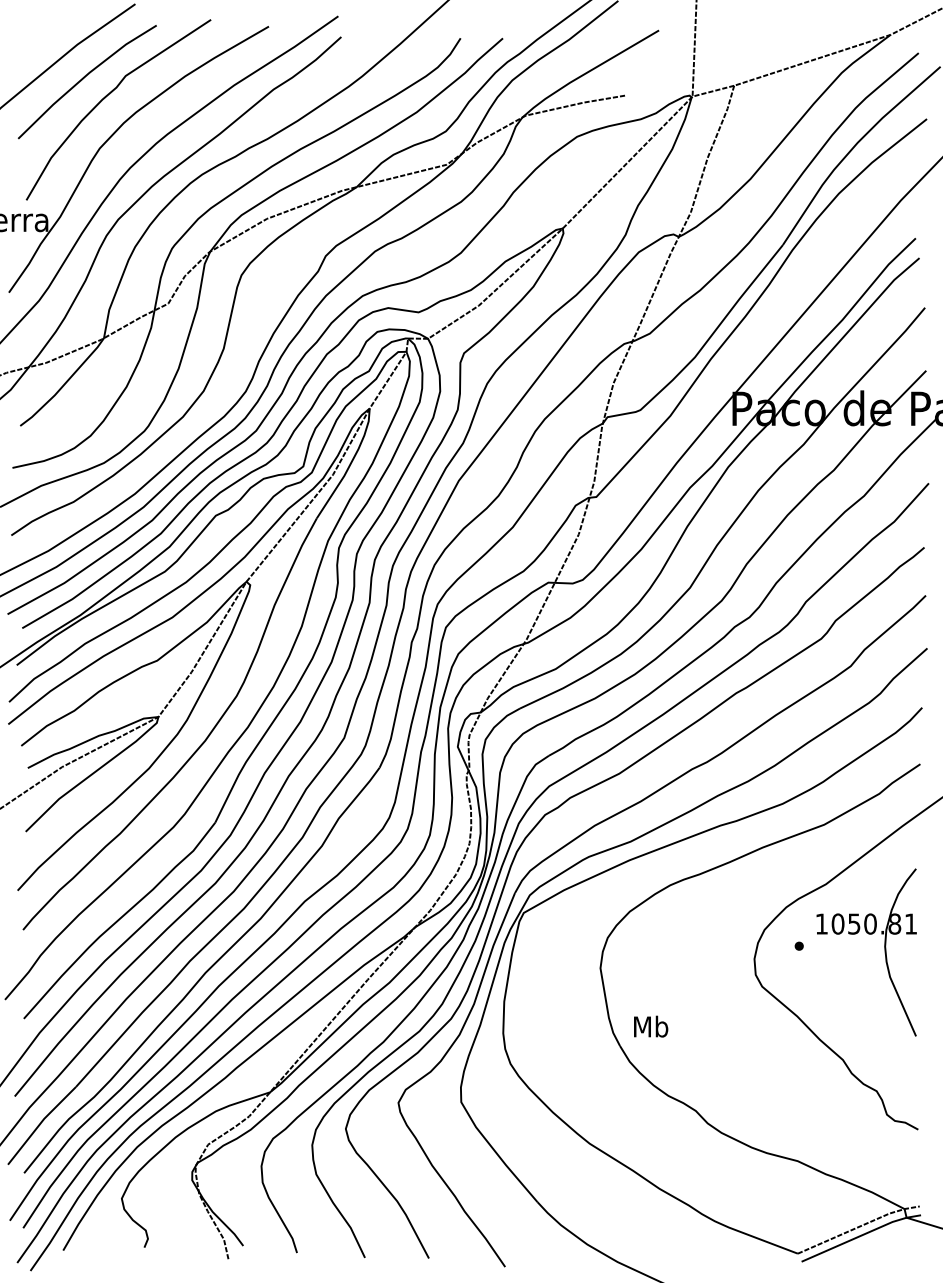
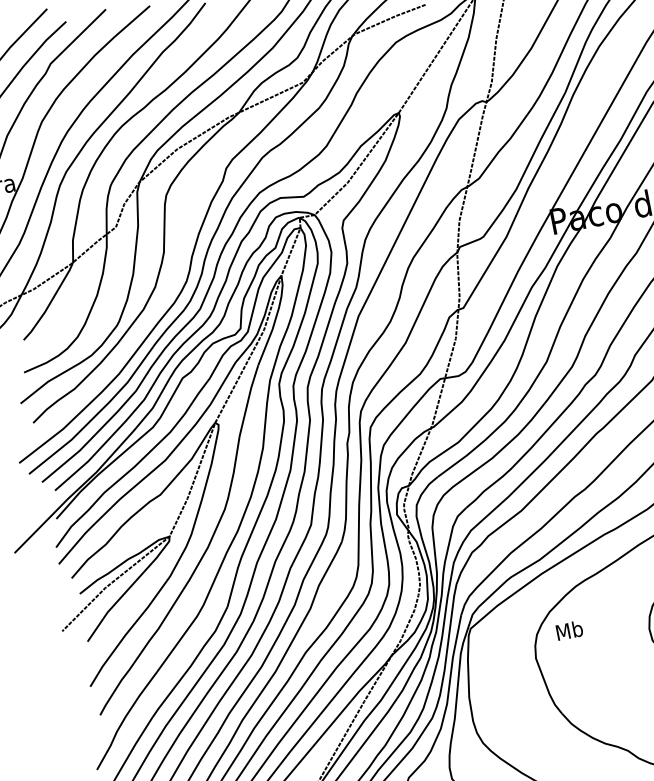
text: (651, 1026) -> (569, 630), moved

